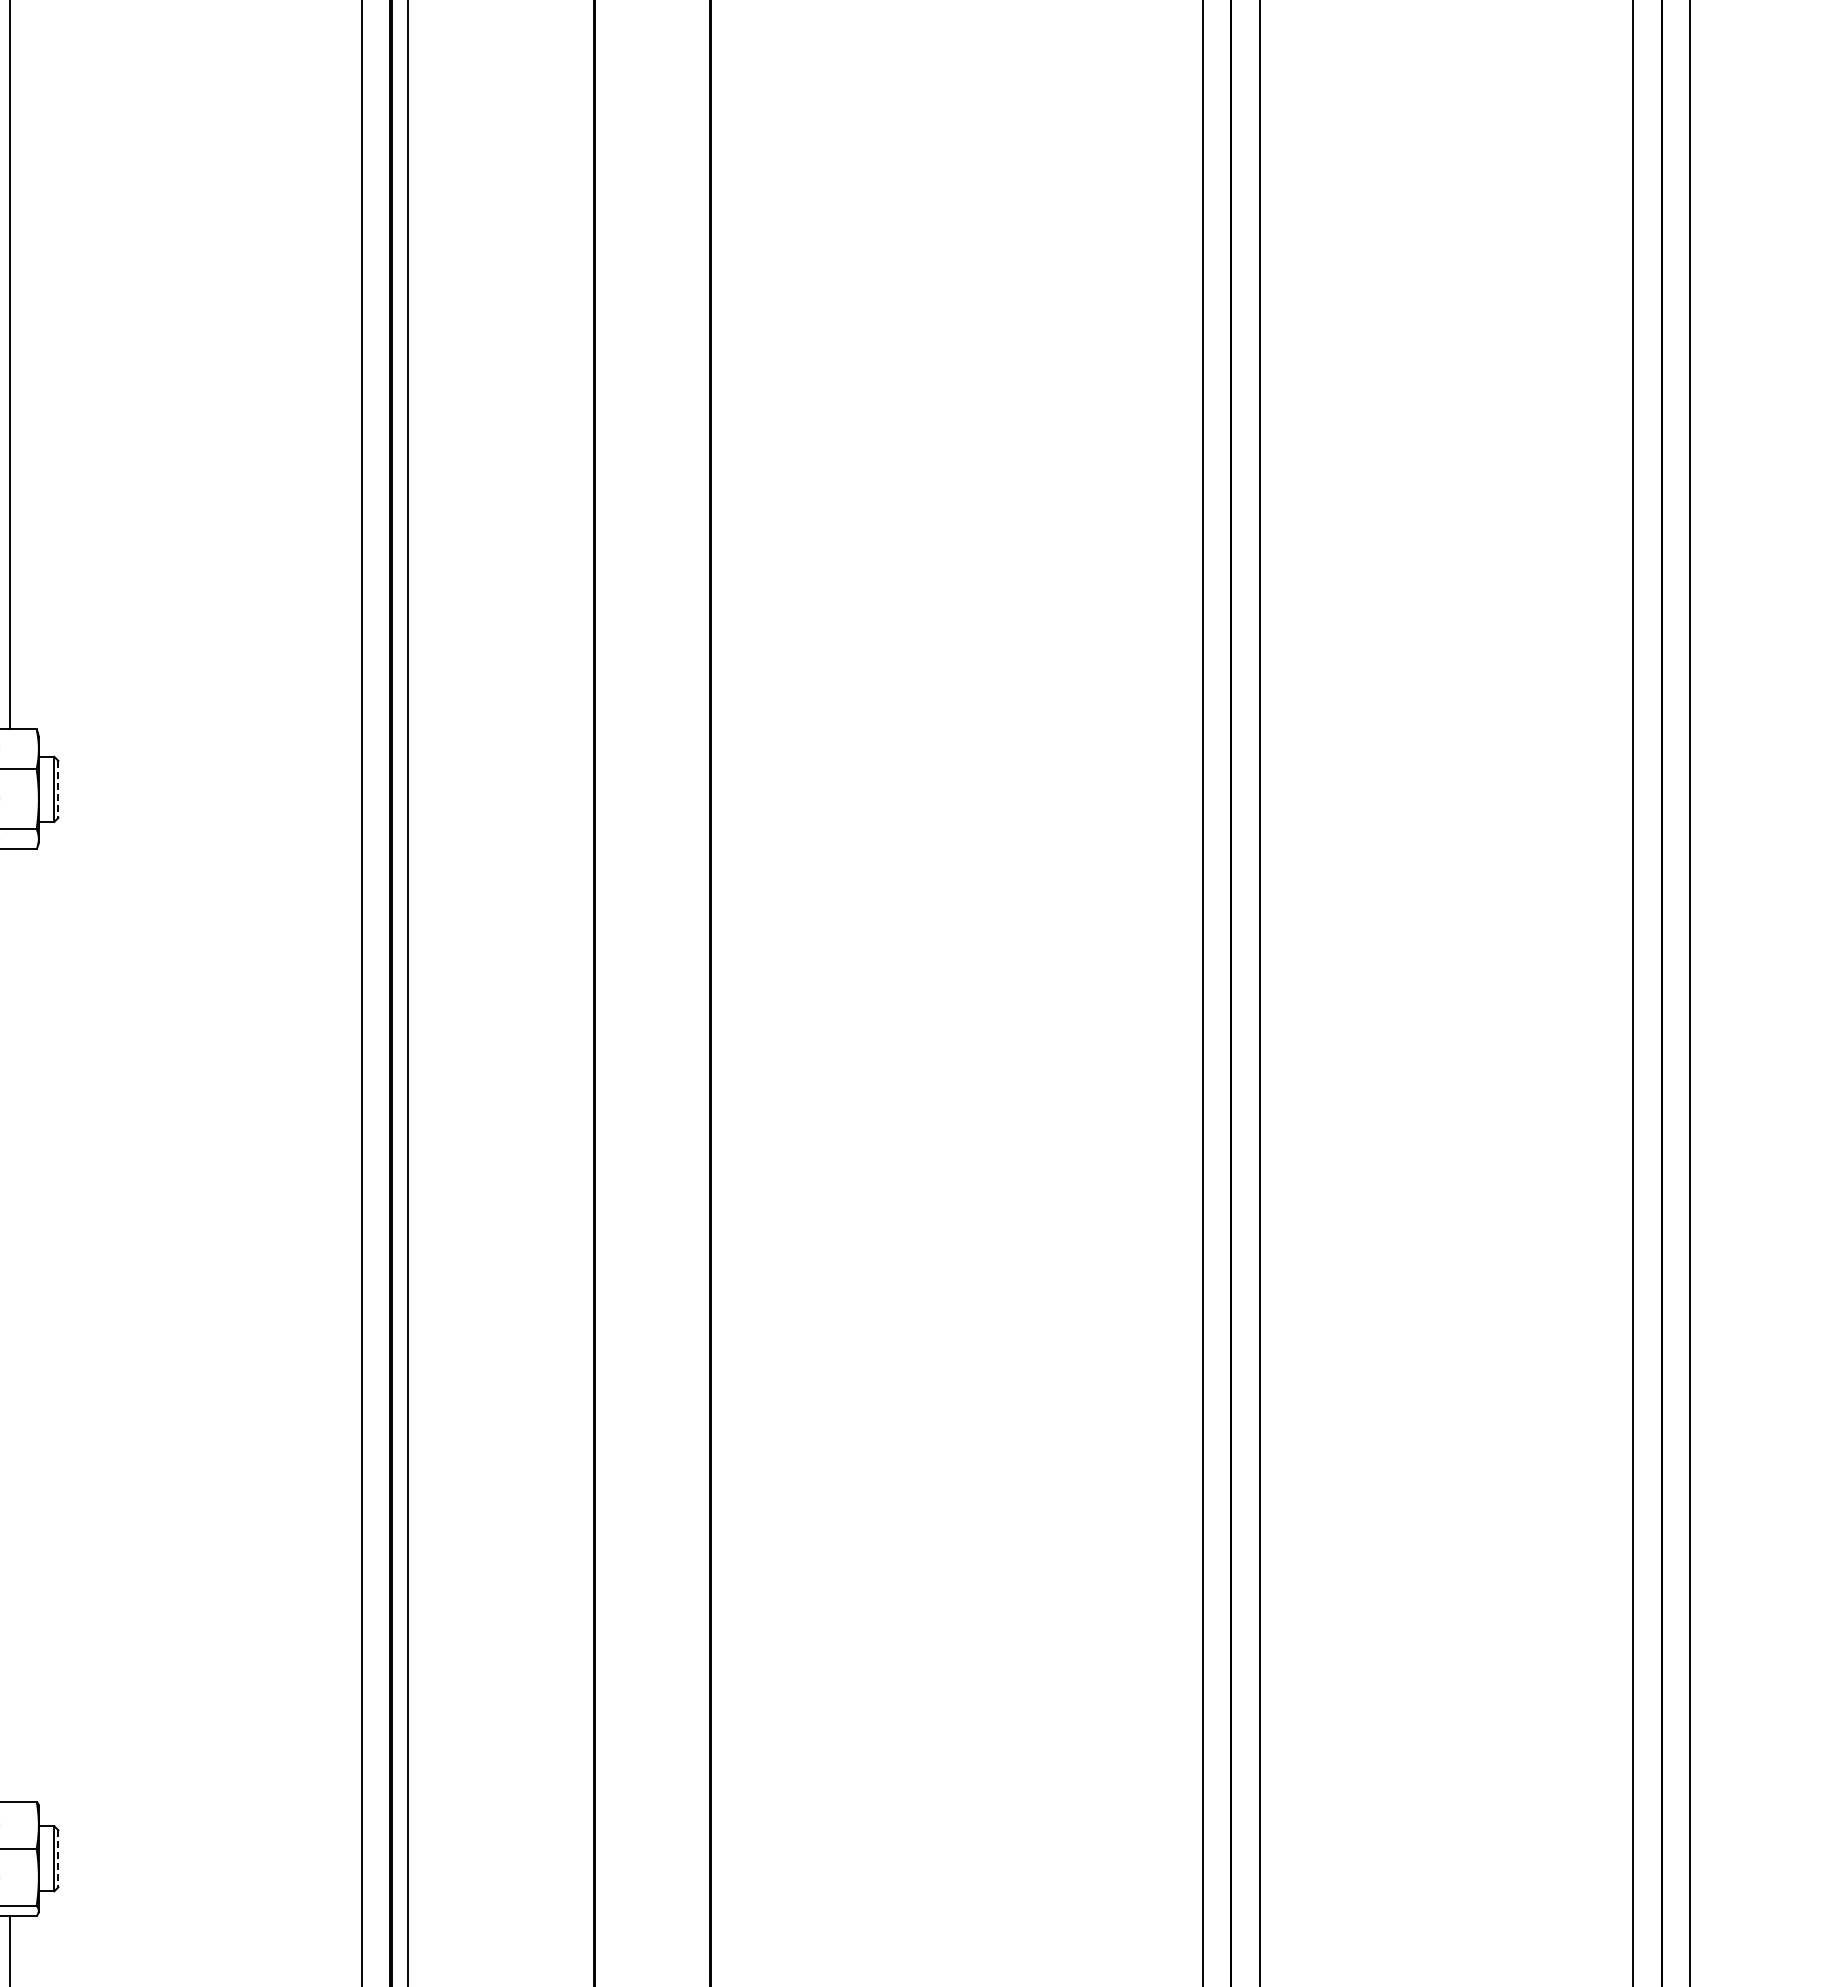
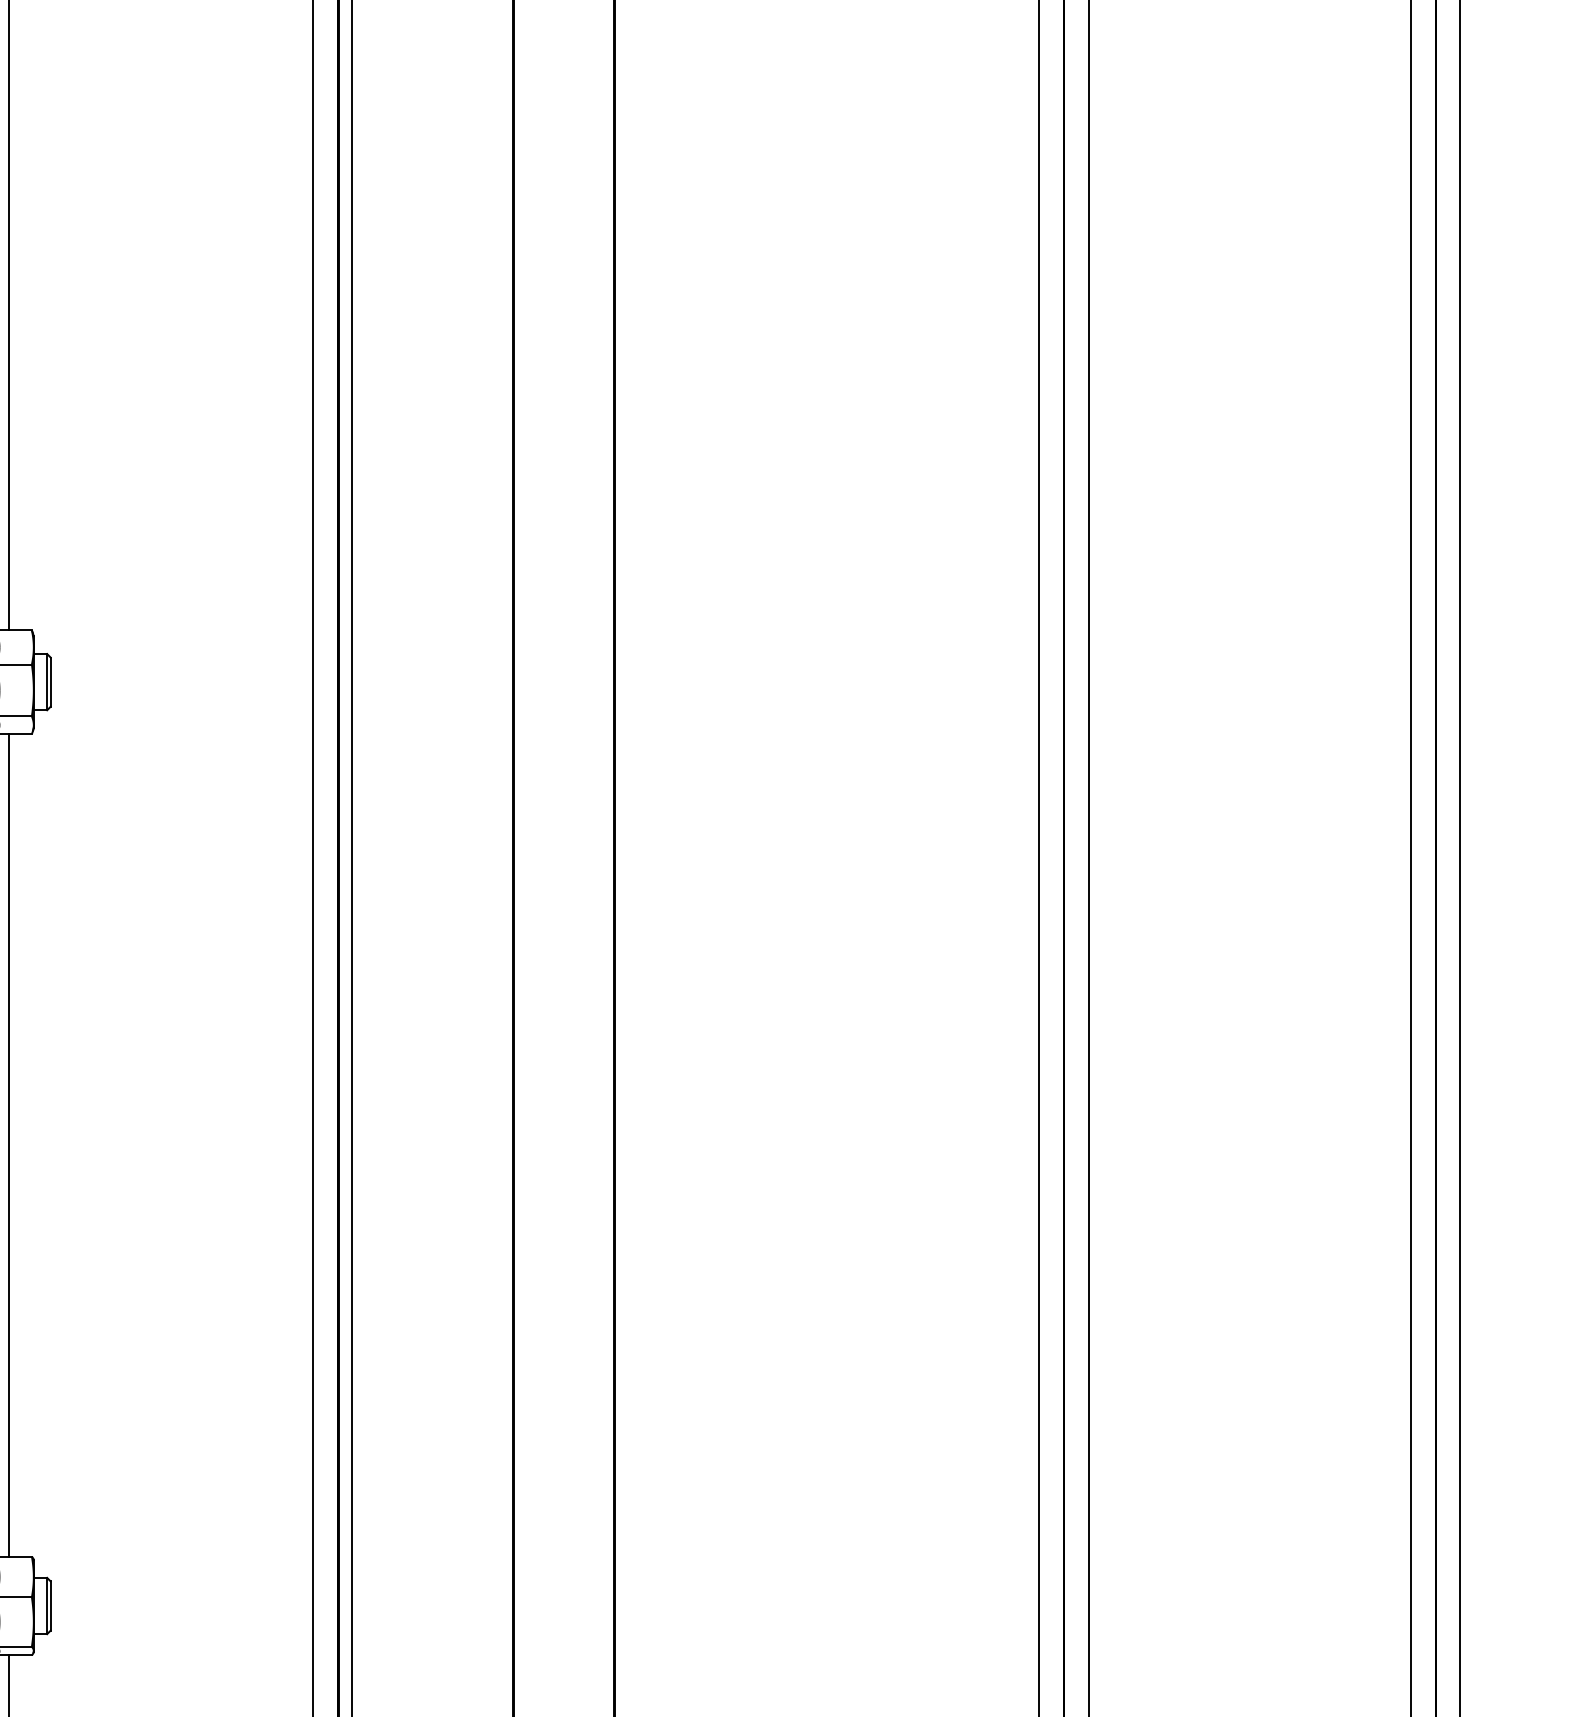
line: (58, 789) -> (50, 682), dashed -> solid
line: (10, 1325) -> (9, 1145), added
line: (58, 1859) -> (50, 1606), dashed -> solid

